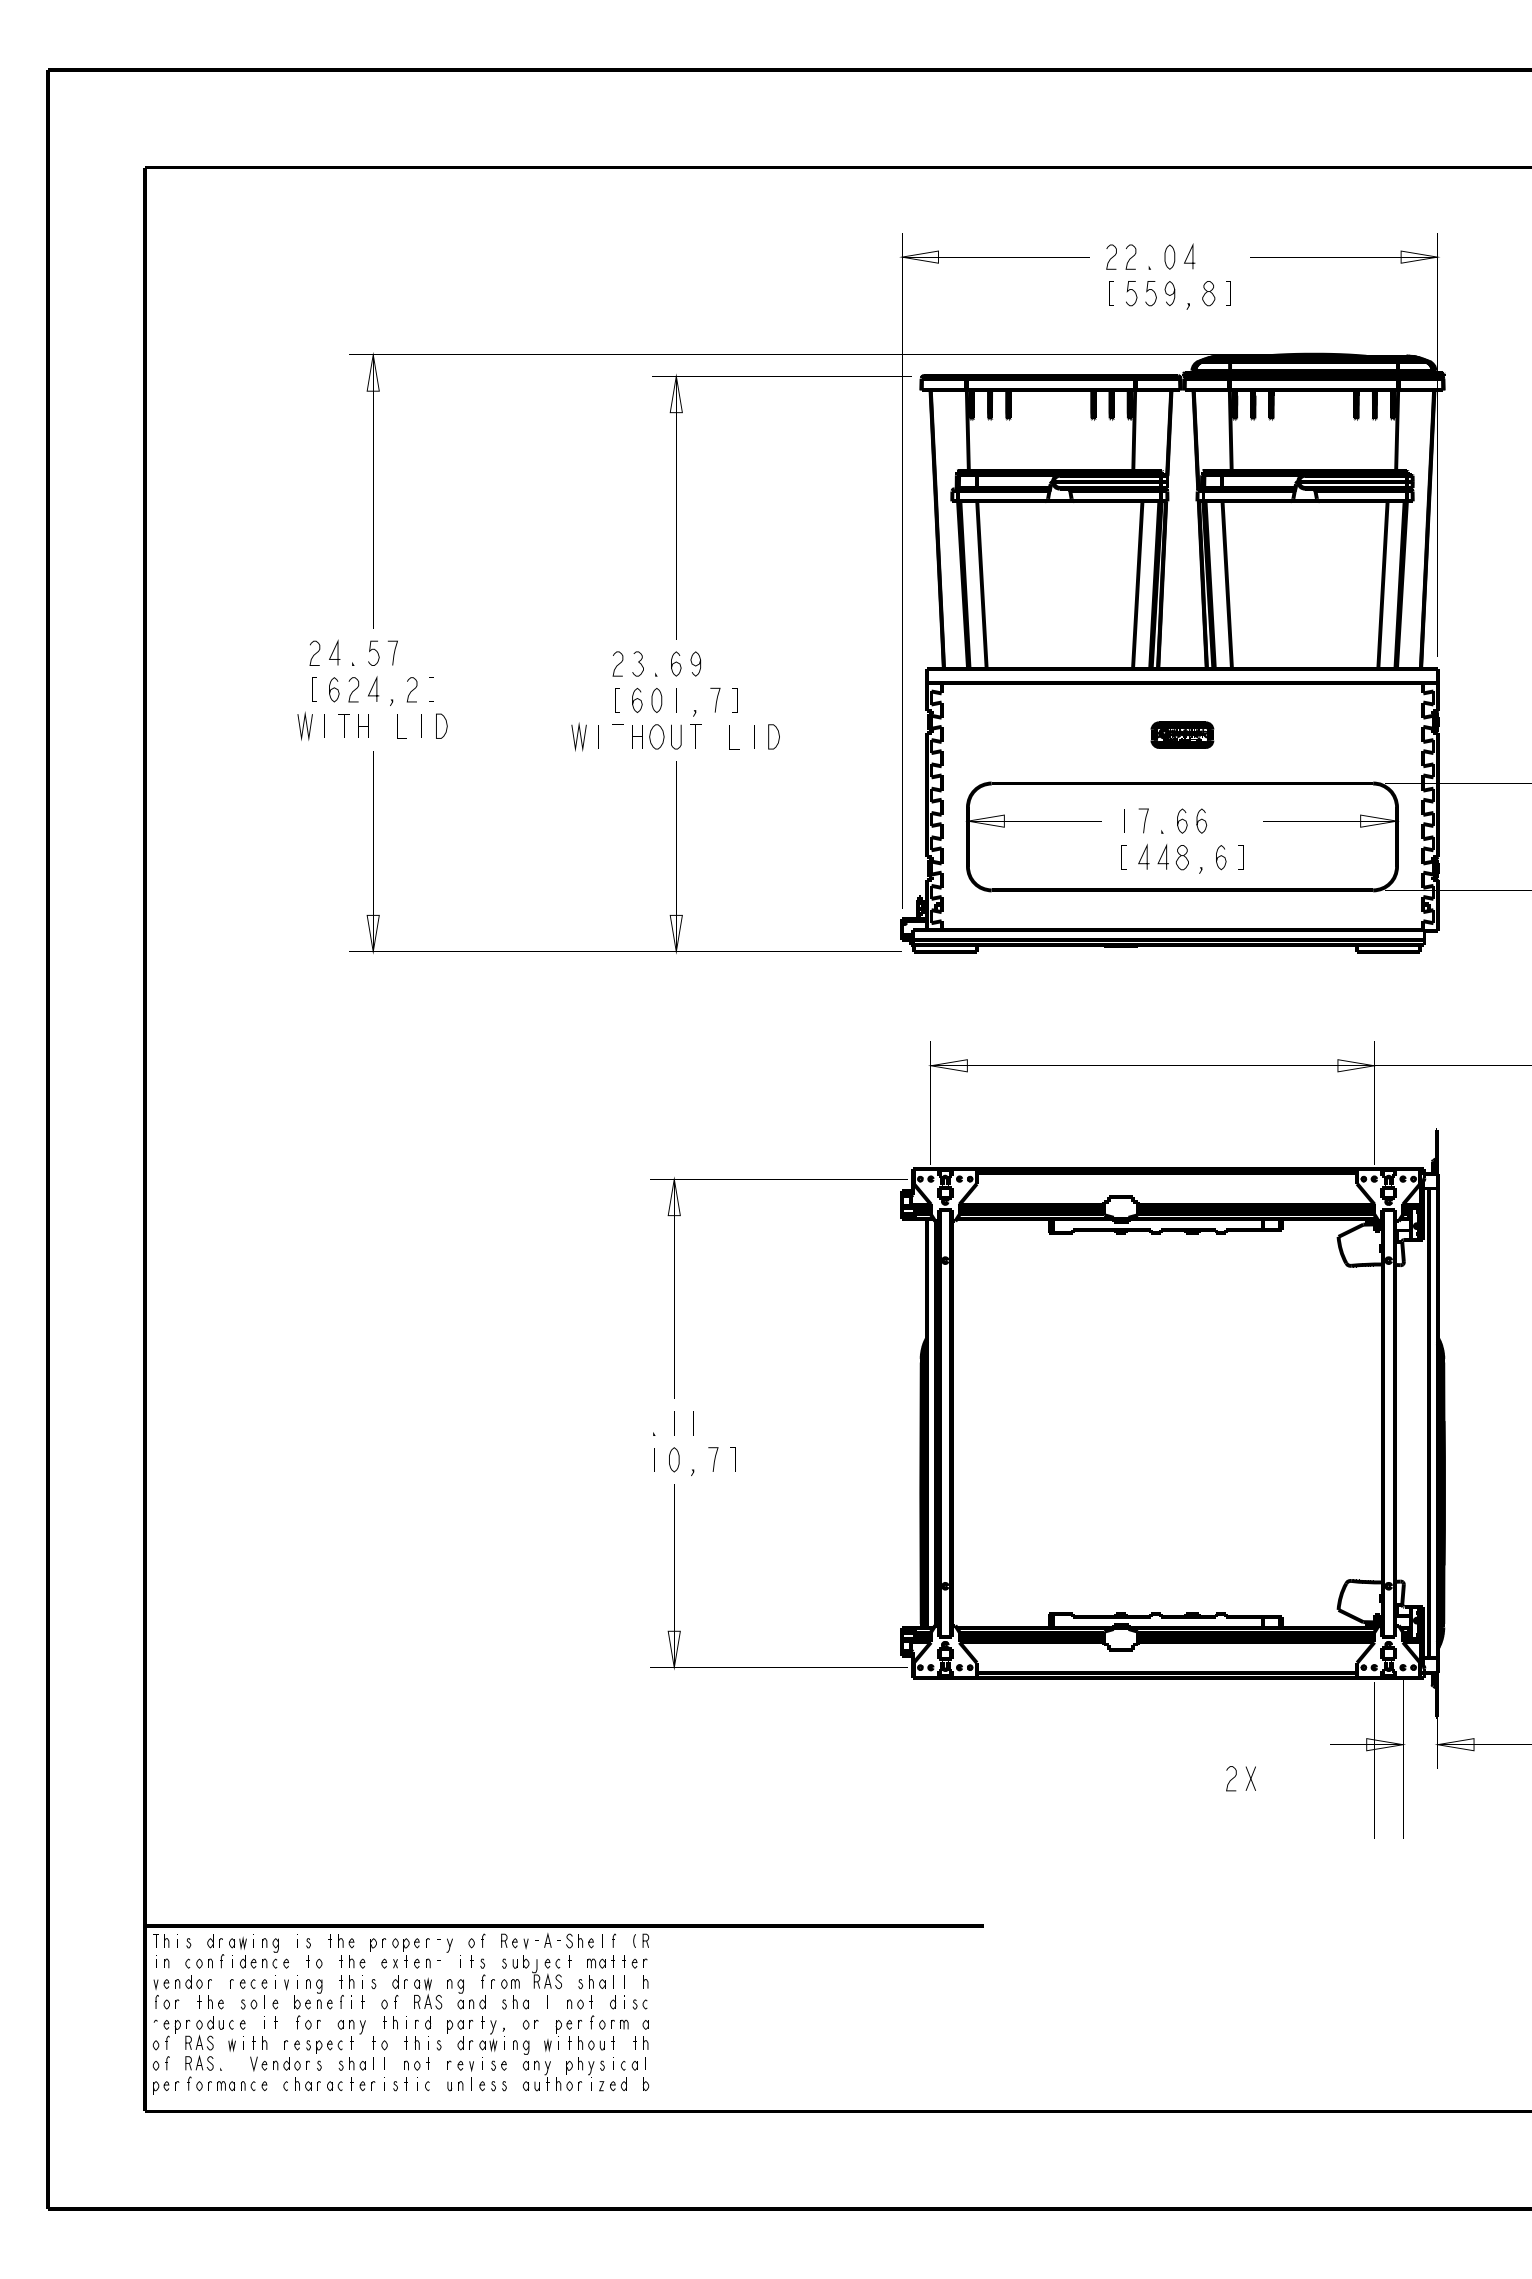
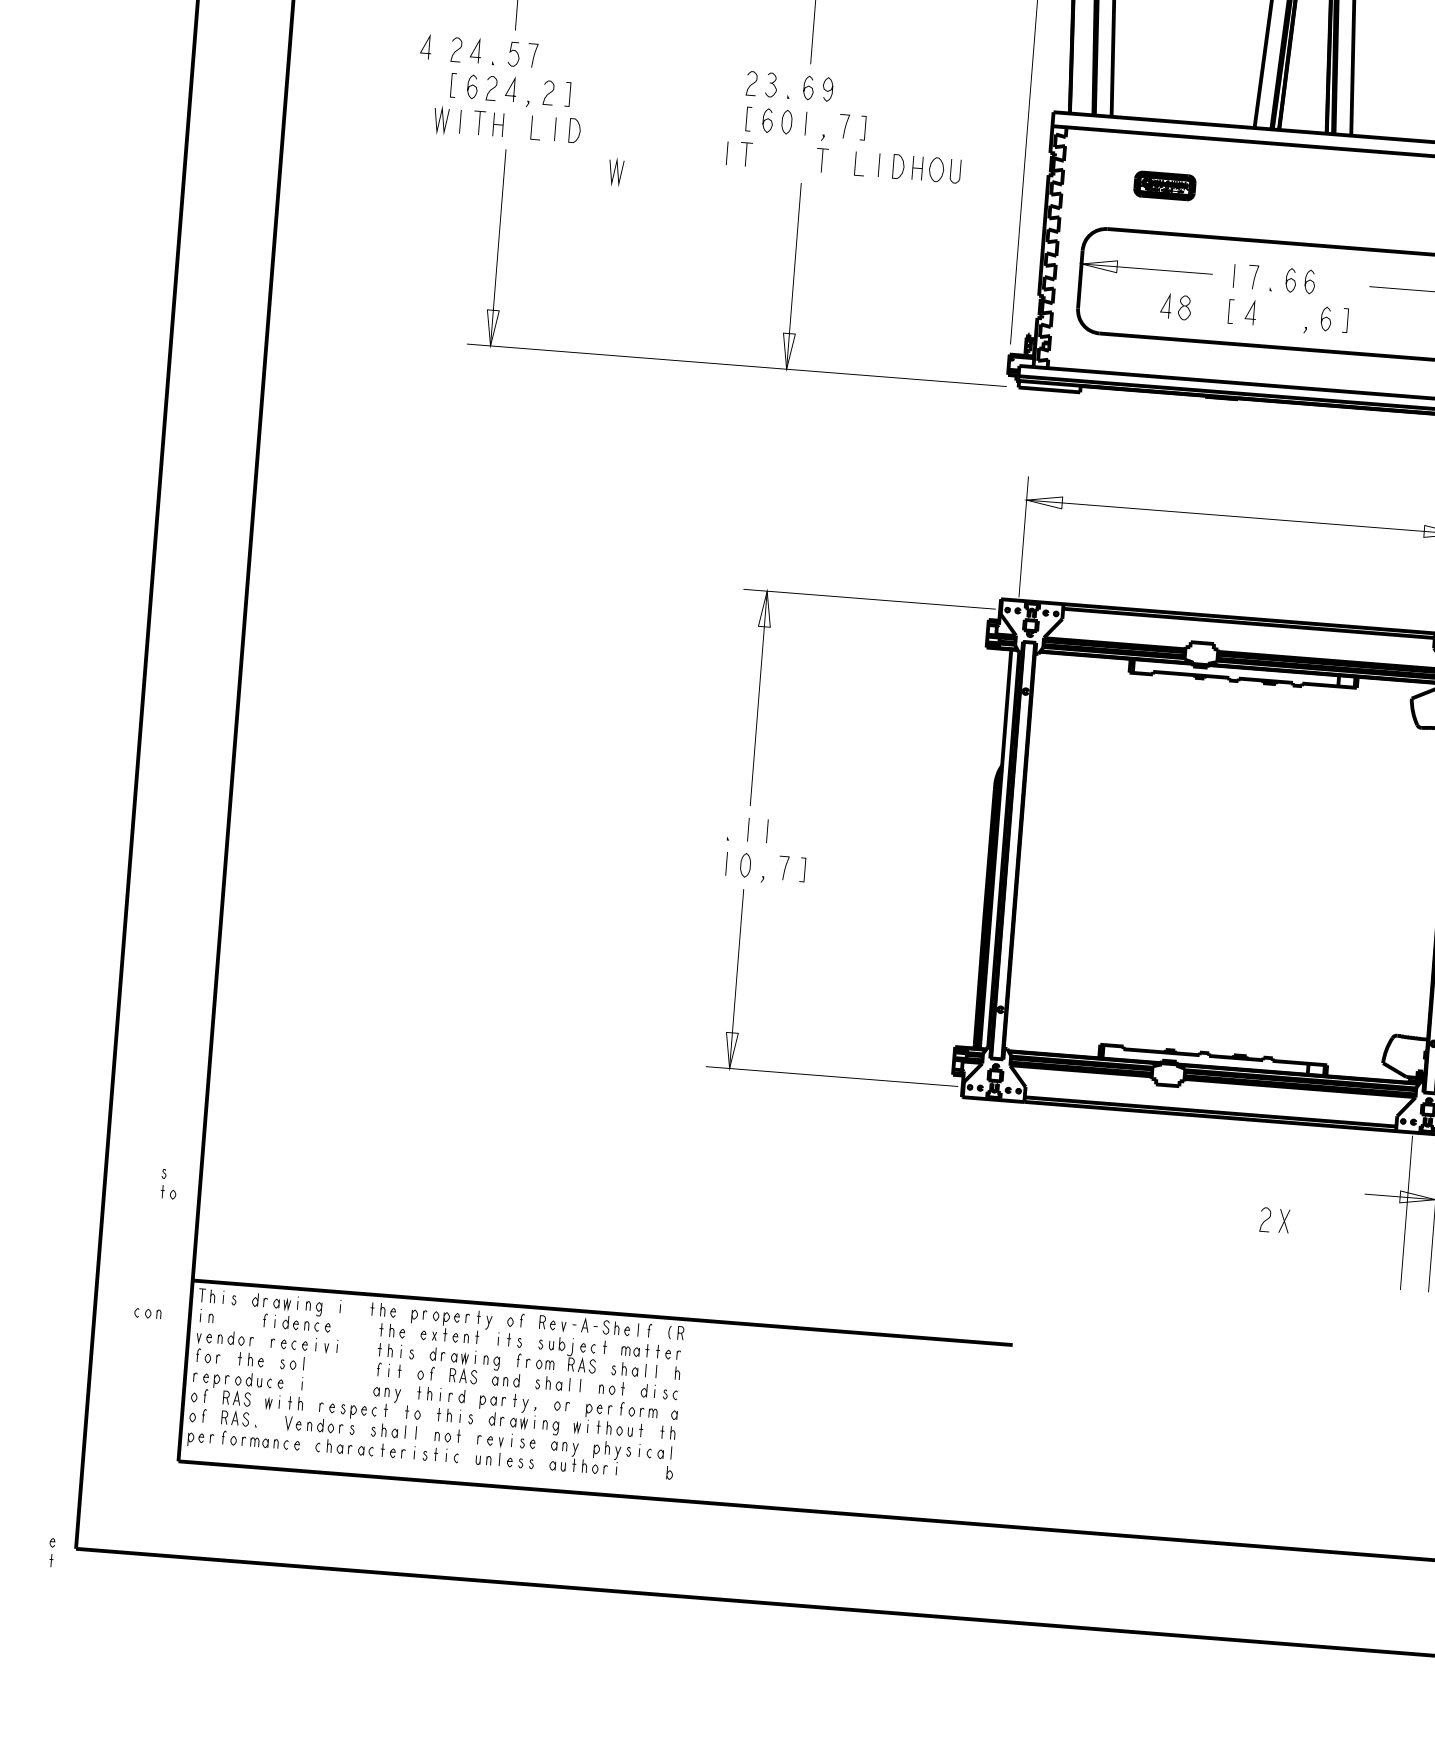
line: (282, 652) -> (424, 46), added
part: (1182, 734) -> (1165, 185), moved
line: (577, 736) -> (614, 171), moved
part: (656, 736) -> (936, 169), moved
part: (1172, 857) -> (1175, 307), moved
part: (308, 1955) -> (163, 1185), moved
part: (198, 1963) -> (147, 1313), moved
part: (313, 2004) -> (351, 1369), removed
part: (275, 2013) -> (51, 1551), moved
part: (612, 2084) -> (637, 1470), removed

